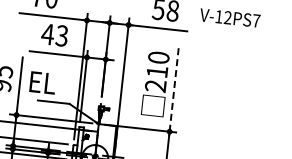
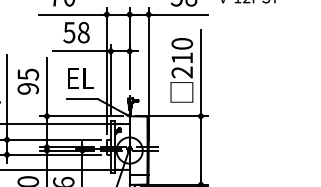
text: (54, 35) -> (76, 32), 43 -> 58
text: (42, 82) -> (80, 78), moved
line: (173, 88) -> (200, 72), dashed -> solid

